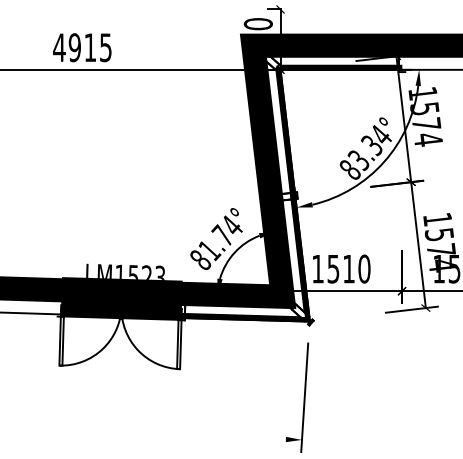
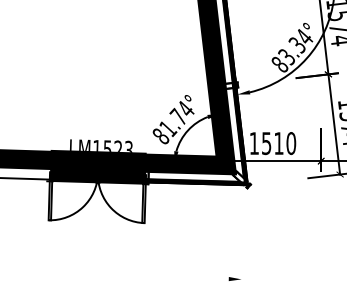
line: (304, 397) -> (243, 245), removed

